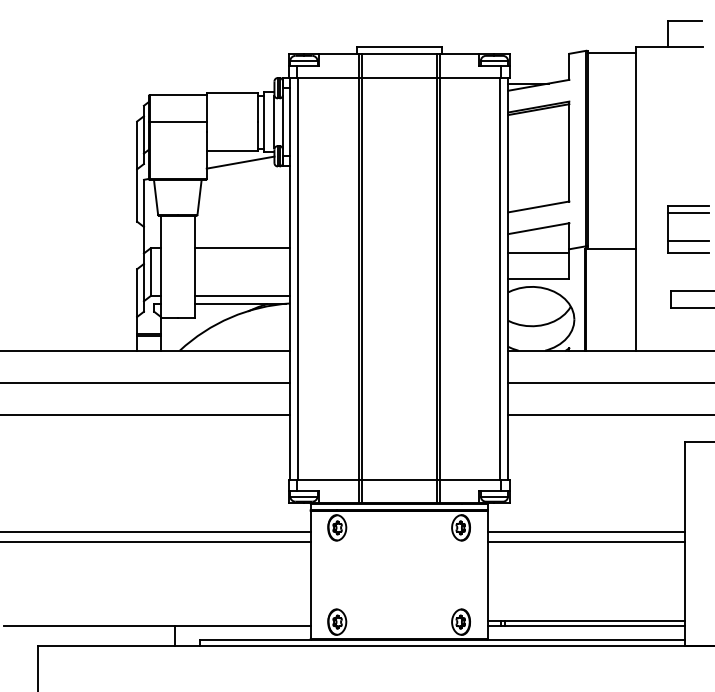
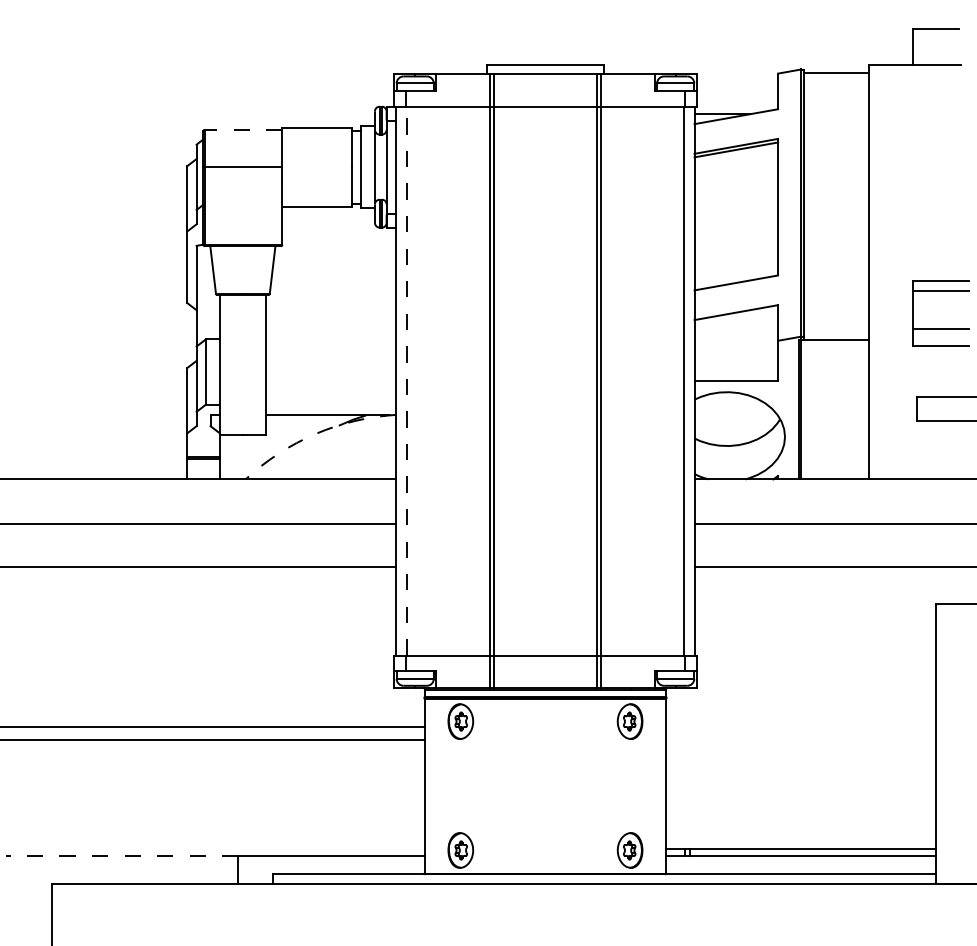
line: (177, 95) -> (242, 130), solid -> dashed
line: (240, 162) -> (328, 222), removed
line: (242, 248) -> (331, 339), removed
line: (538, 252) -> (735, 345), removed
line: (298, 278) -> (407, 380), solid -> dashed
line: (242, 296) -> (331, 405), removed
arc: (230, 317) -> (314, 434), solid -> dashed
line: (586, 532) -> (801, 727), removed
line: (586, 541) -> (801, 740), removed
line: (89, 625) -> (122, 855), solid -> dashed

